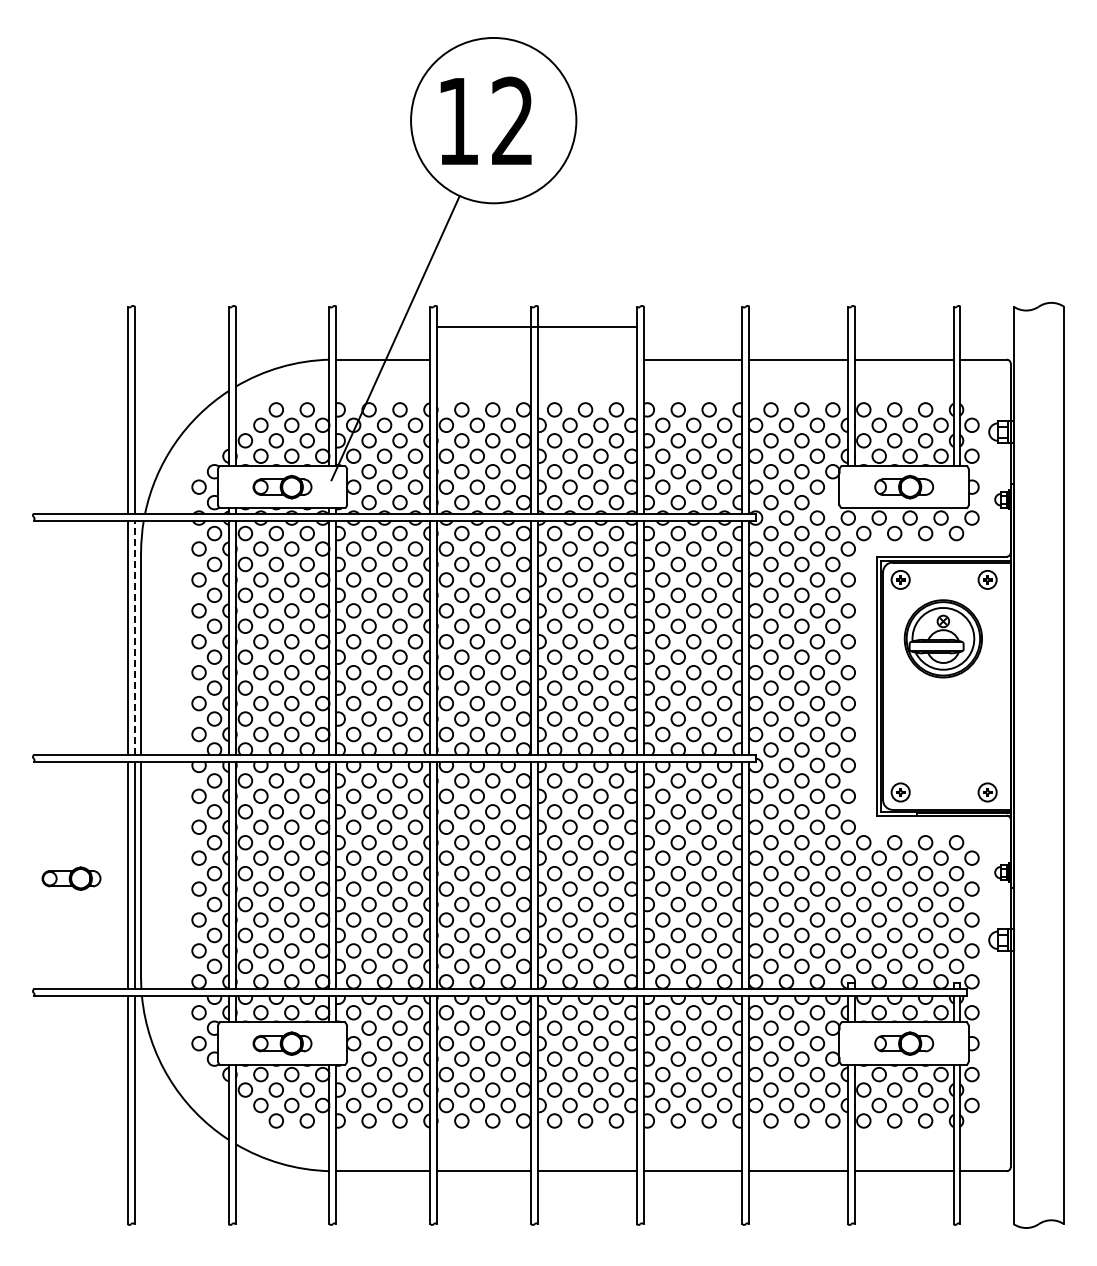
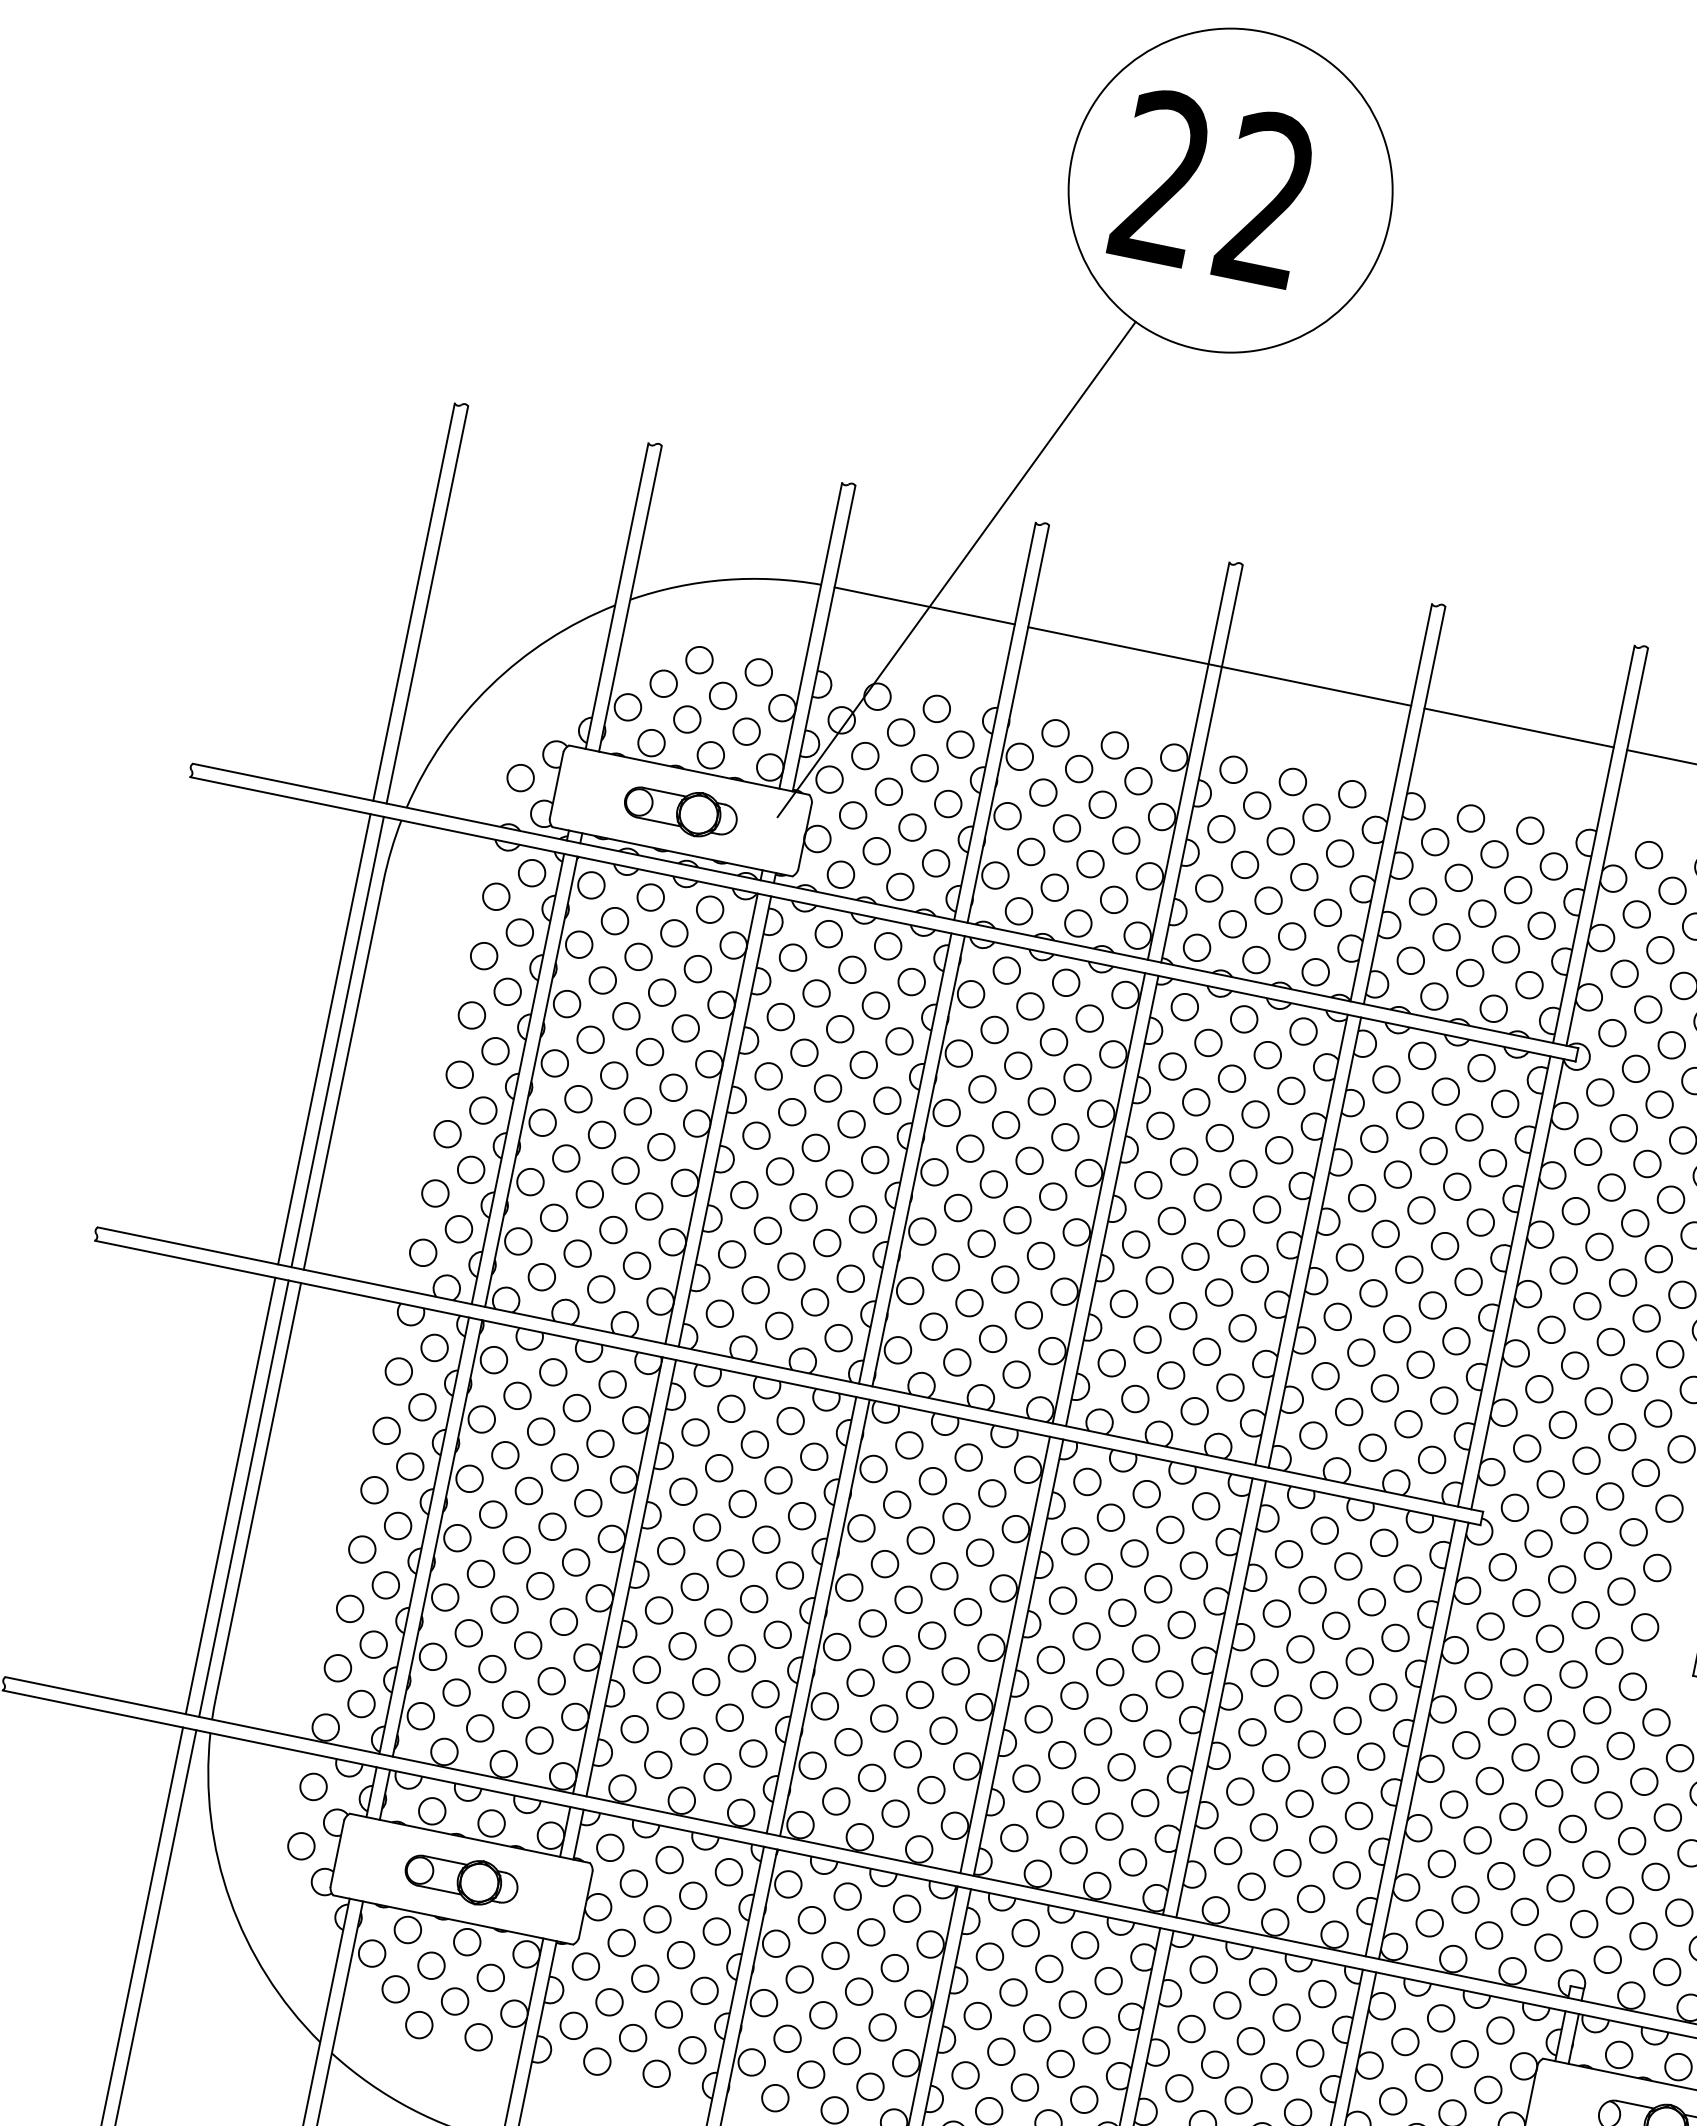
text: (457, 120) -> (1161, 176), 12 -> 22
line: (536, 326) -> (1218, 665), moved
line: (134, 637) -> (337, 1041), dashed -> solid
part: (71, 878) -> (121, 1478), removed

